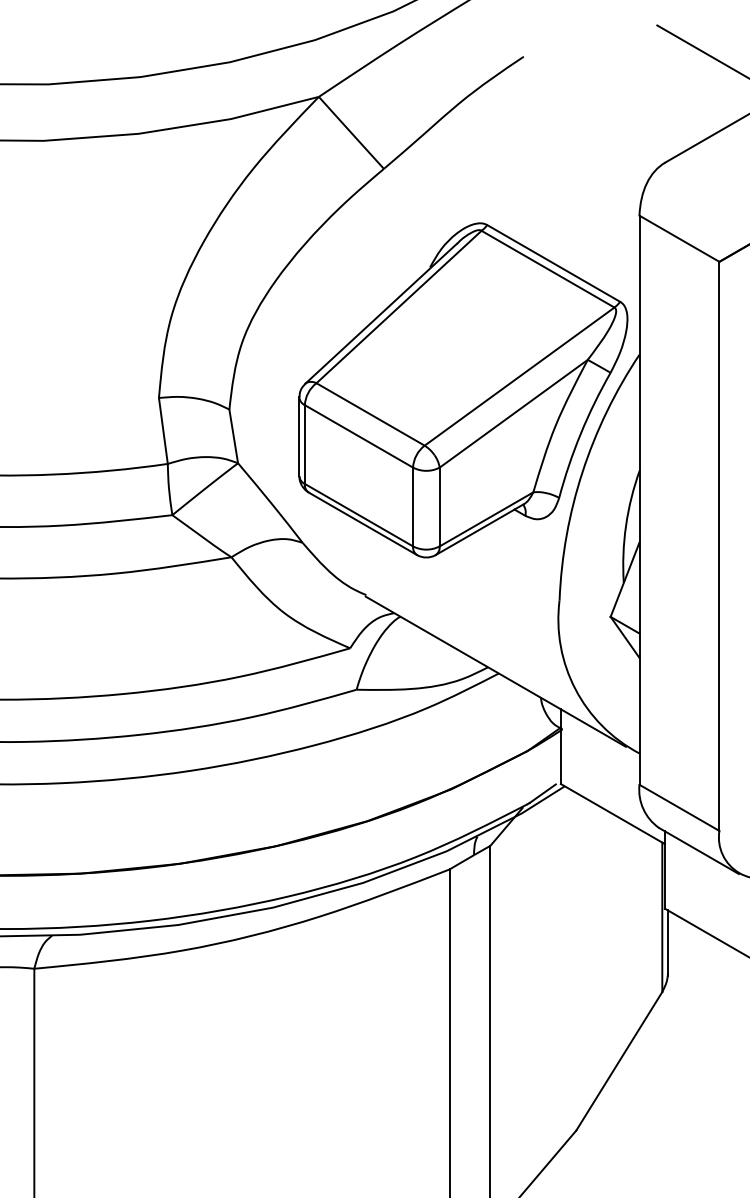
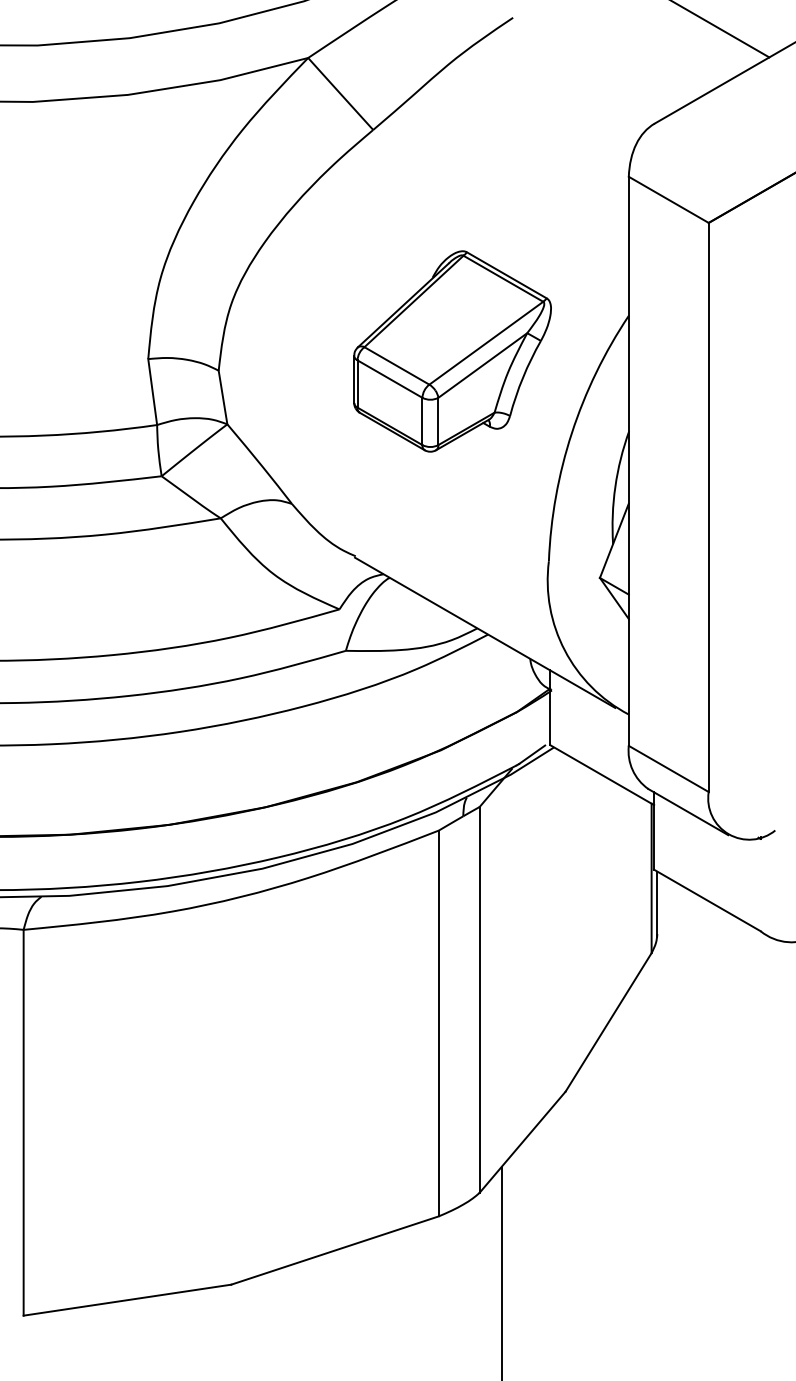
part: (463, 390) -> (452, 351), size x0.6

